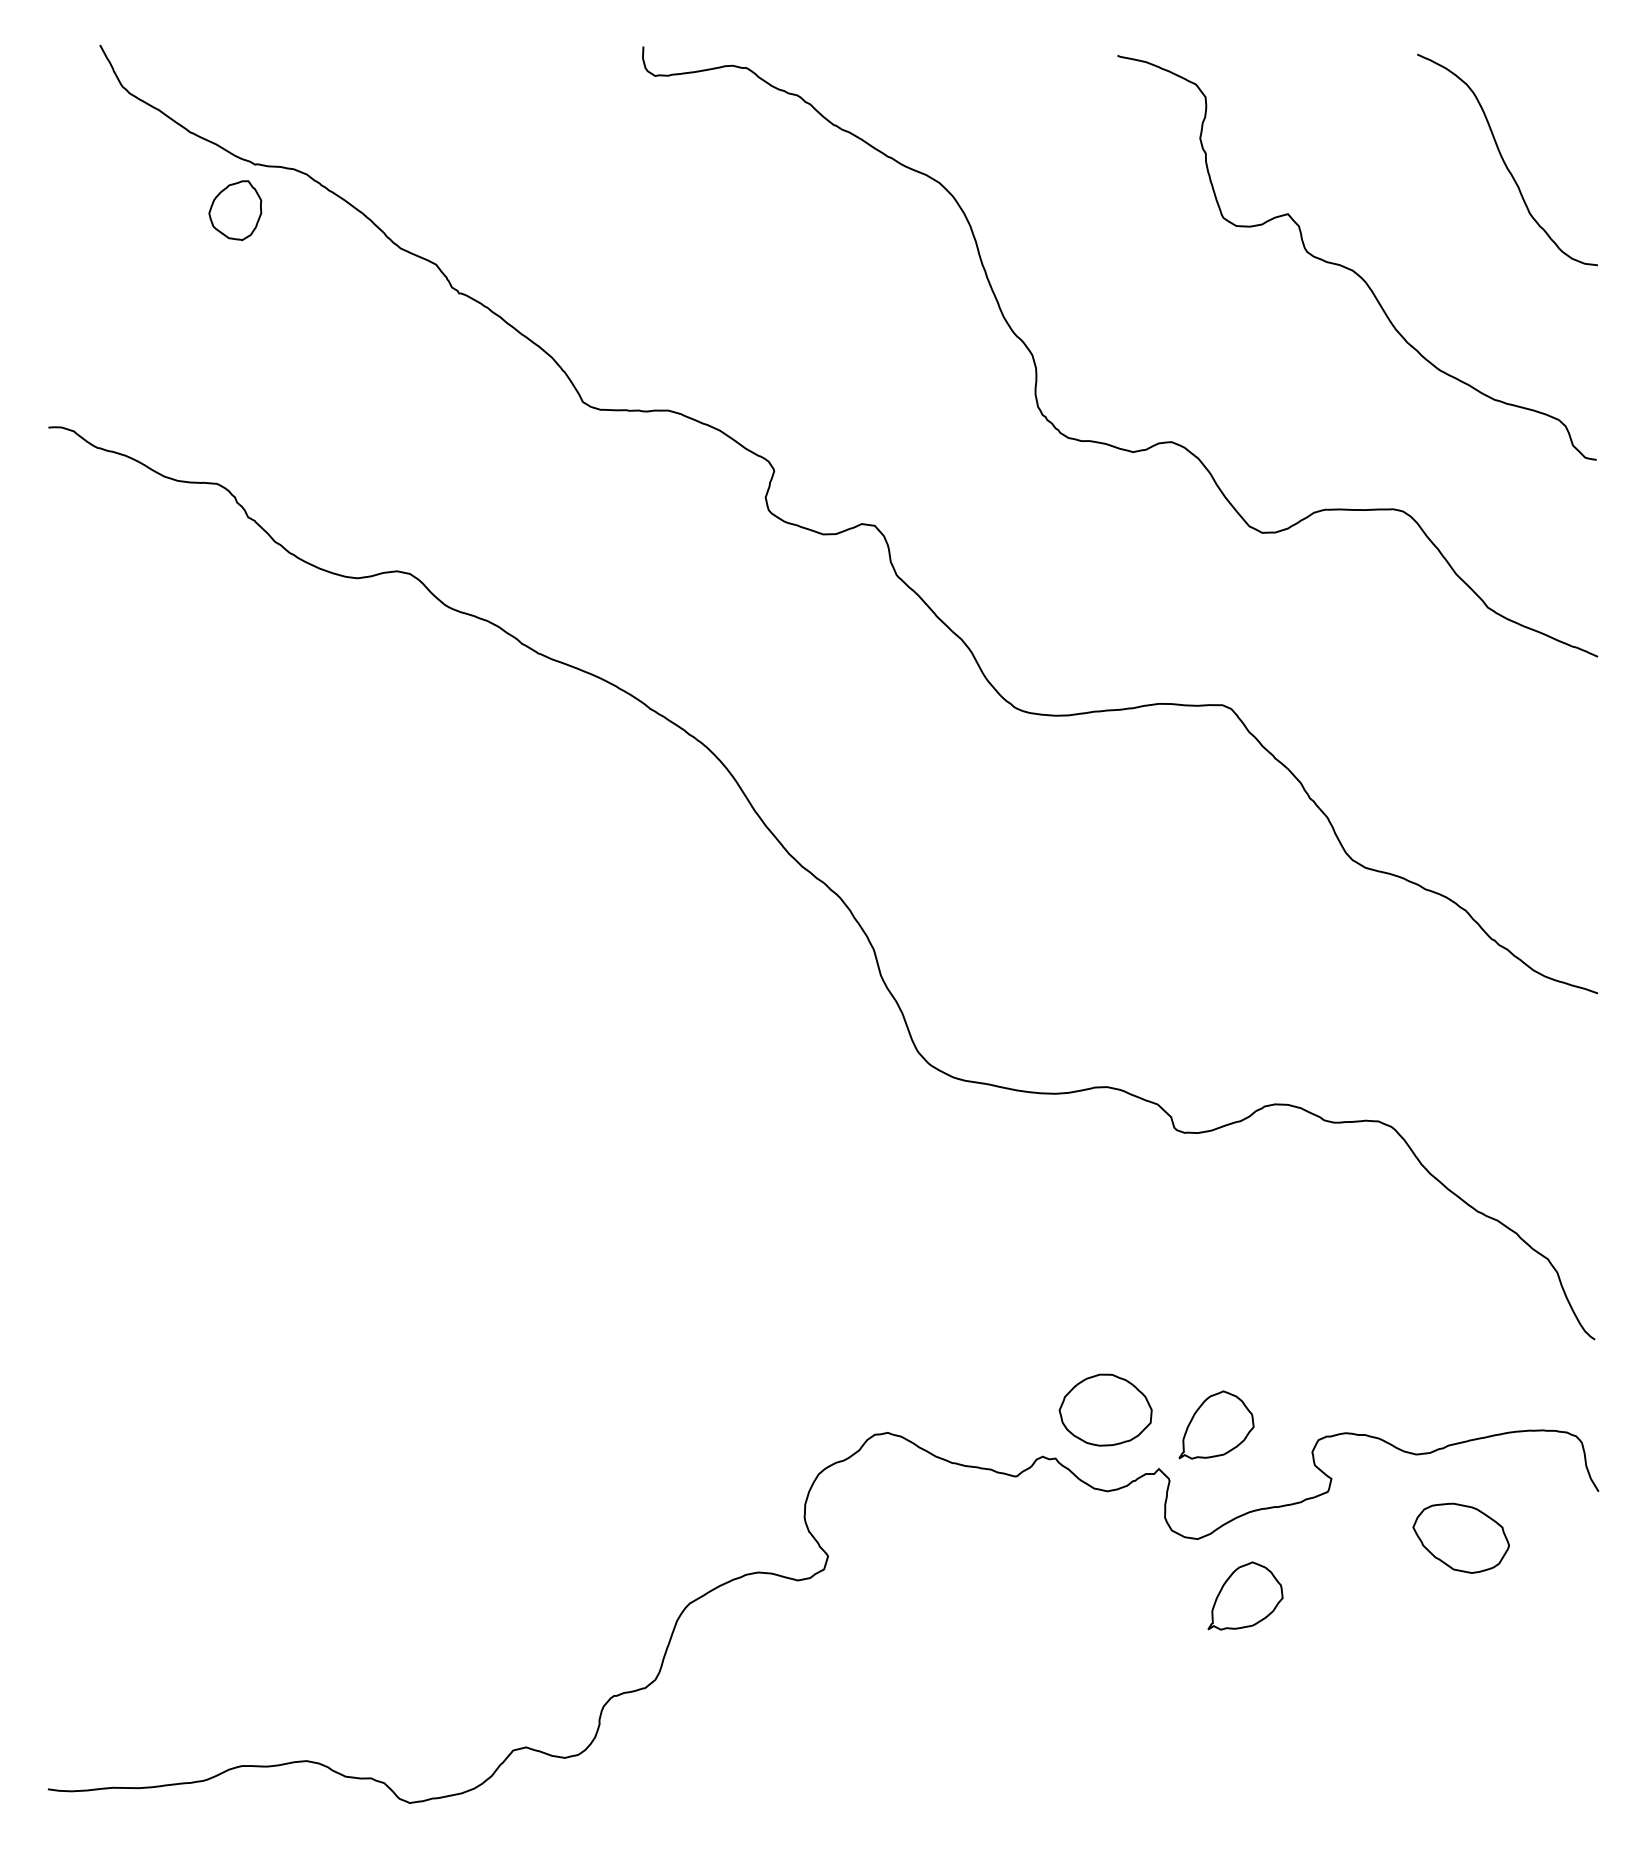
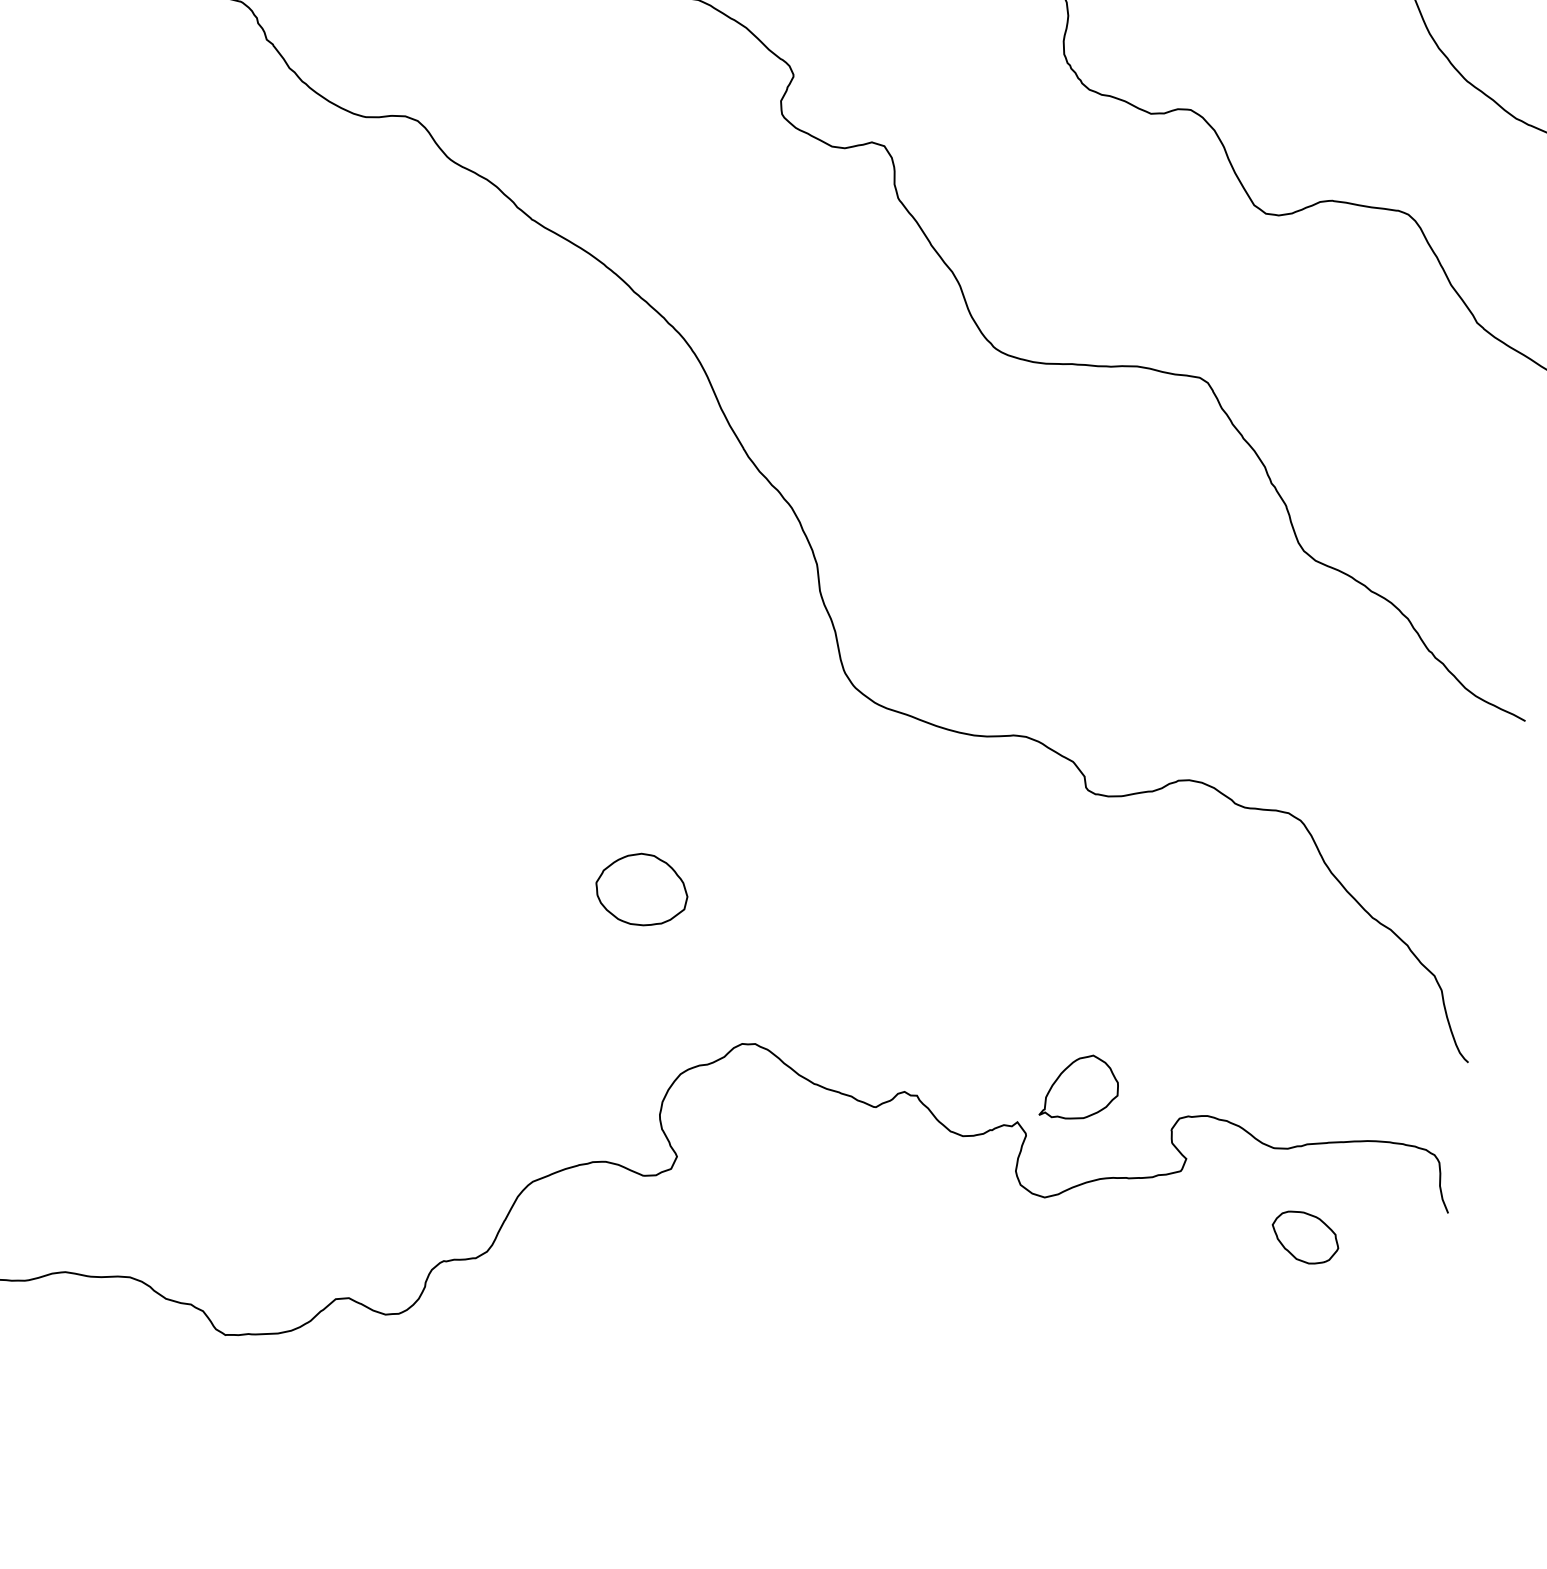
part: (1105, 1409) -> (641, 889), moved
part: (1461, 1537) -> (1305, 1237), size x0.71
part: (1245, 1595) -> (1083, 1260), removed

